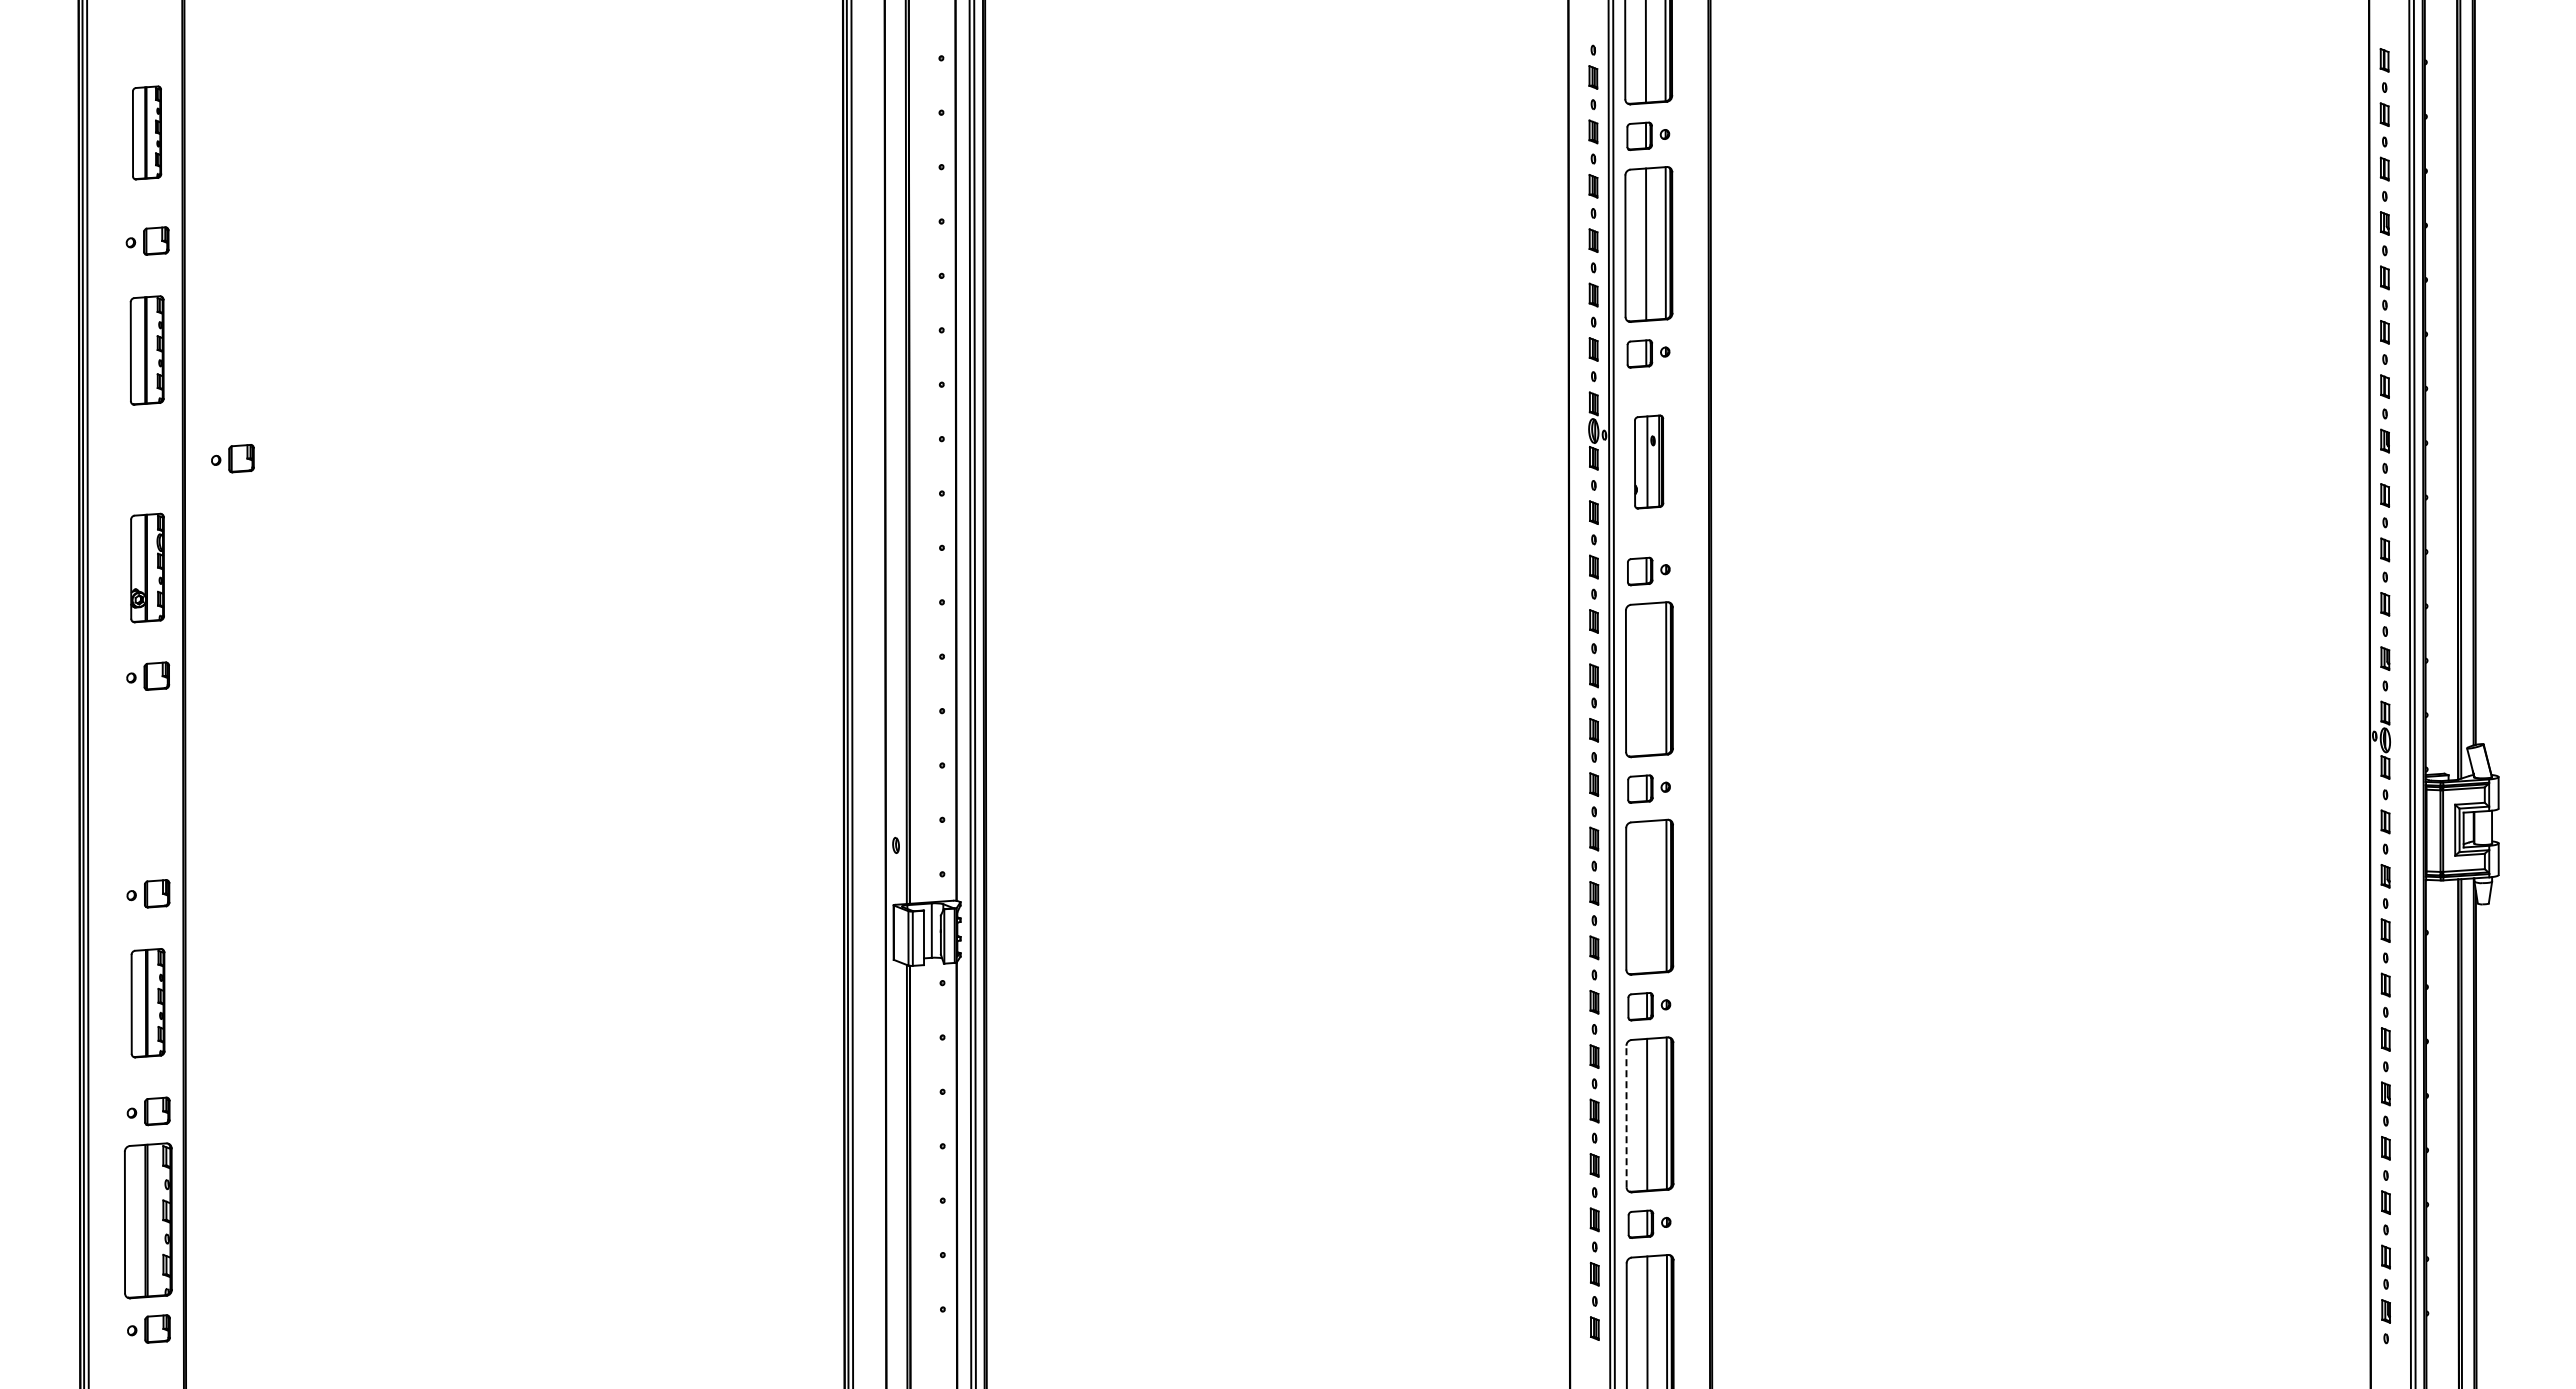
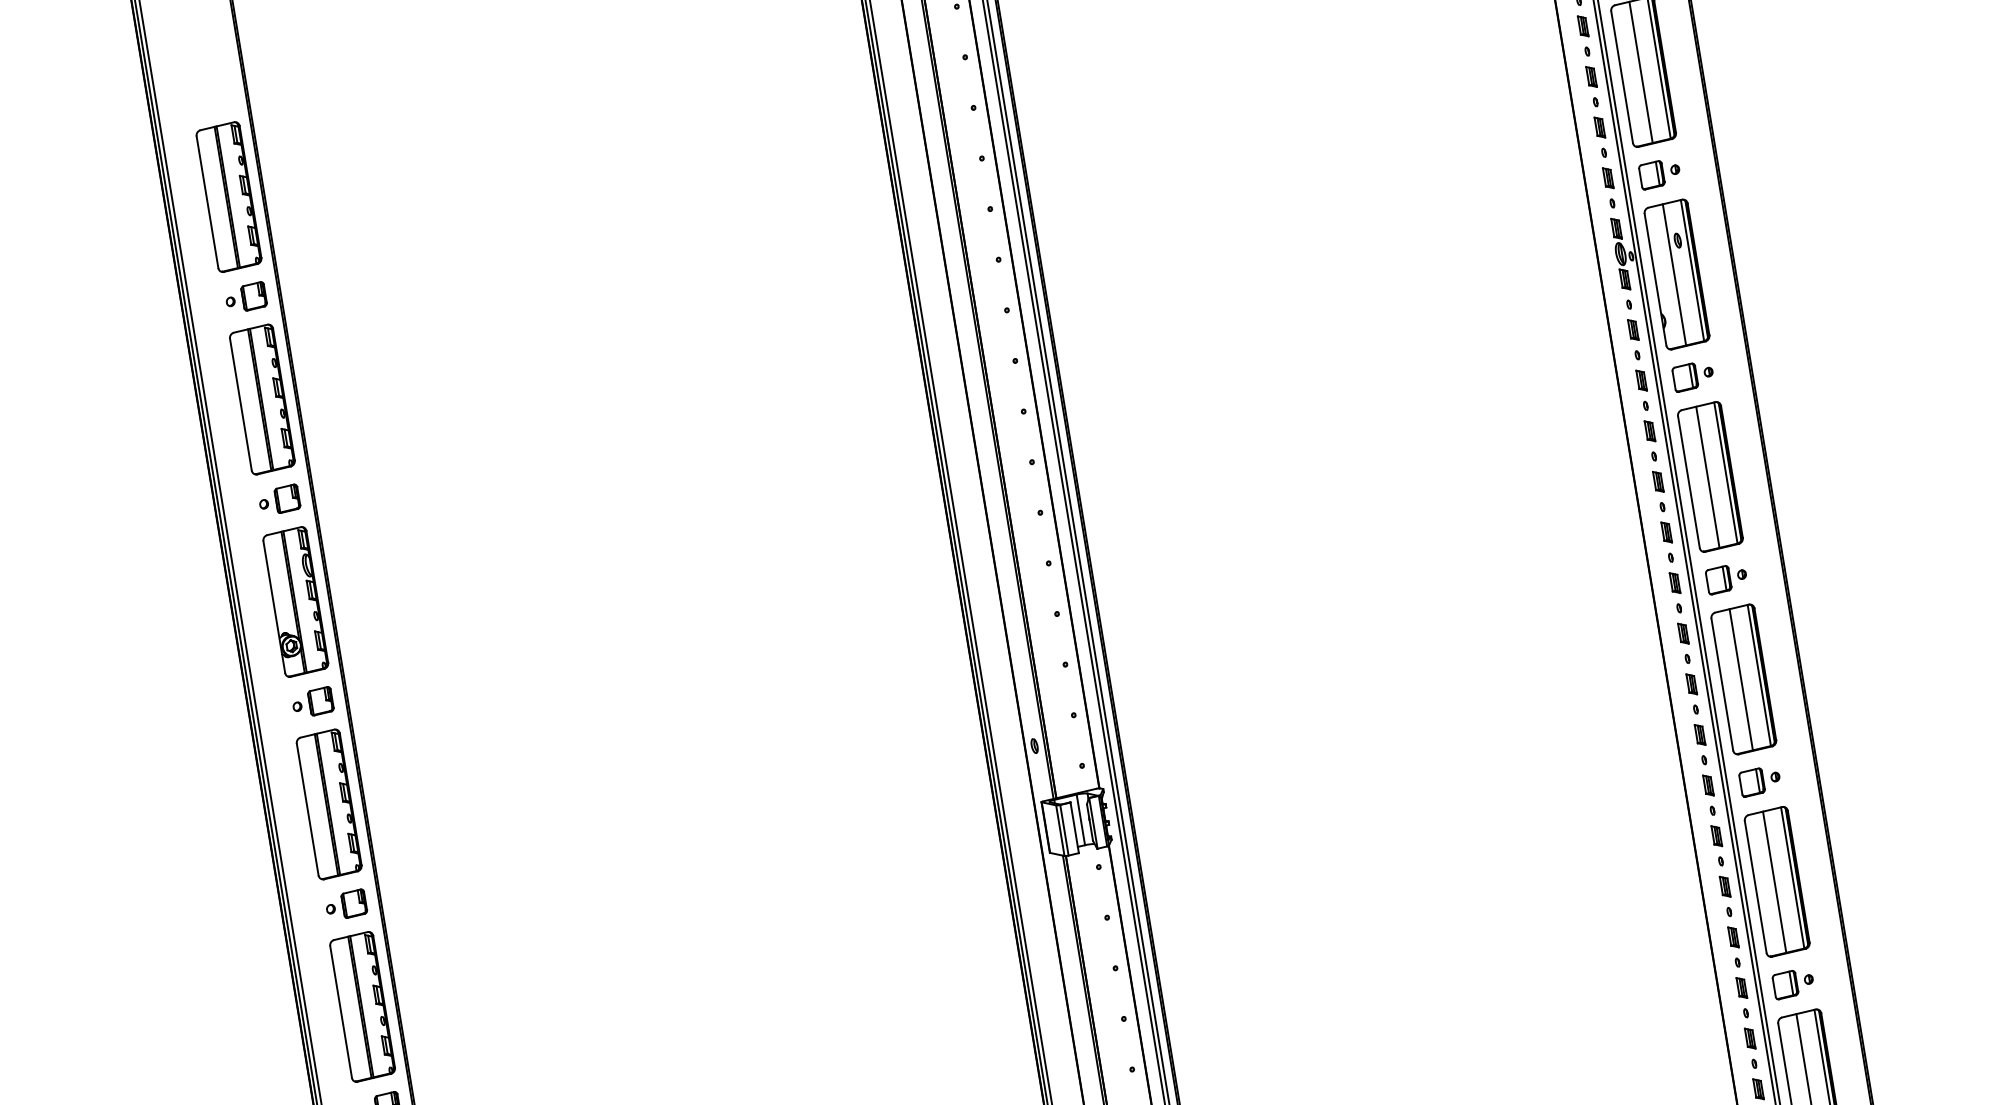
part: (146, 132) -> (228, 196), size x1.67
part: (146, 350) -> (261, 399), size x1.43
part: (232, 458) -> (279, 500), moved
part: (1648, 461) -> (1676, 274), size x1.67
part: (147, 567) -> (295, 601), size x1.43
line: (1646, 679) -> (1707, 477), added
part: (147, 785) -> (328, 804), added
line: (1646, 897) -> (1740, 680), added
part: (147, 1002) -> (361, 1006), size x1.43
line: (1626, 1116) -> (1755, 887), dashed -> solid

